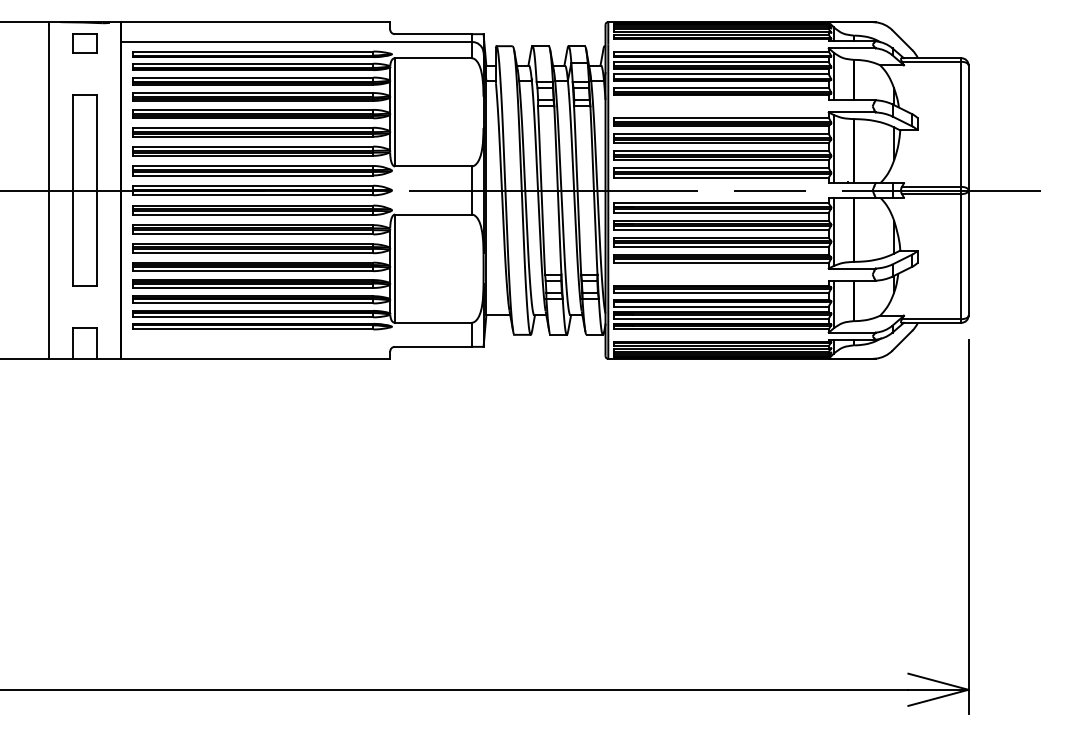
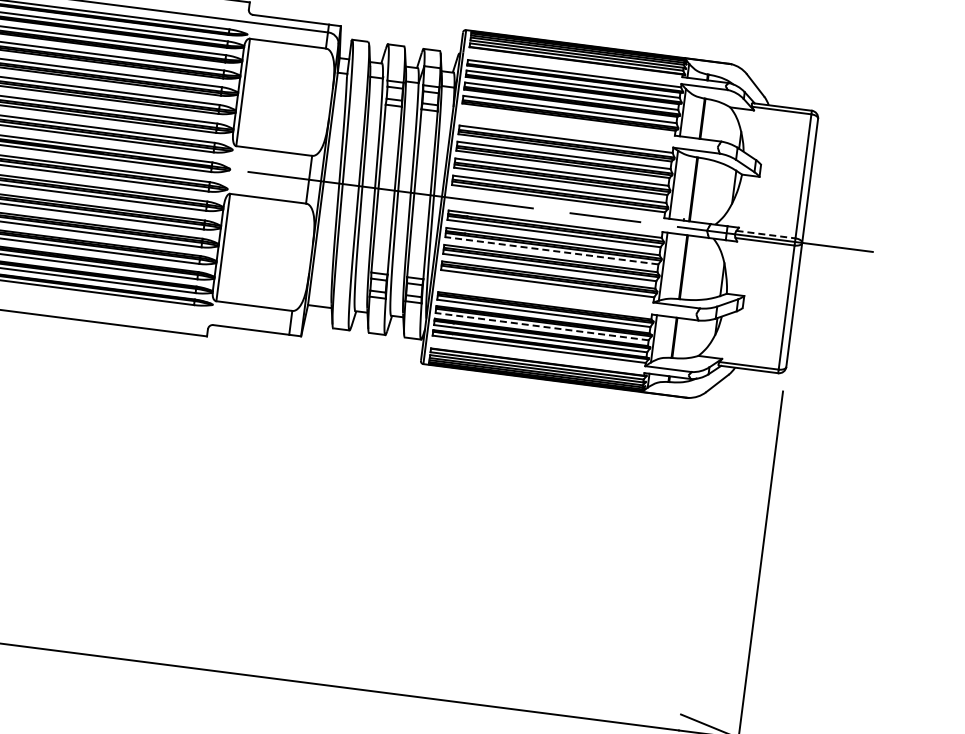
line: (931, 186) -> (765, 234), solid -> dashed
line: (720, 230) -> (550, 251), solid -> dashed
line: (720, 306) -> (541, 326), solid -> dashed

